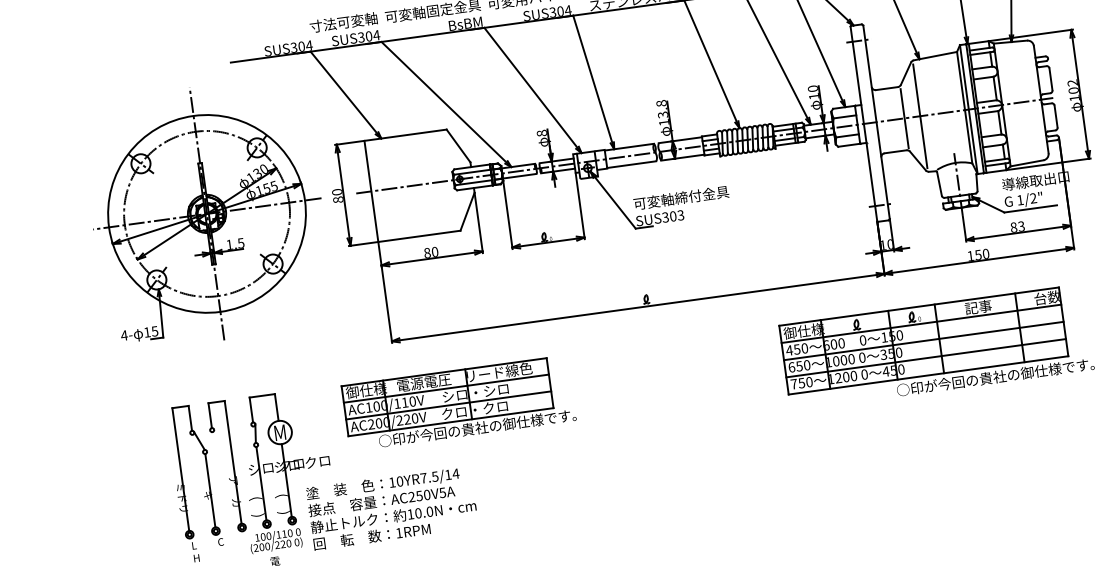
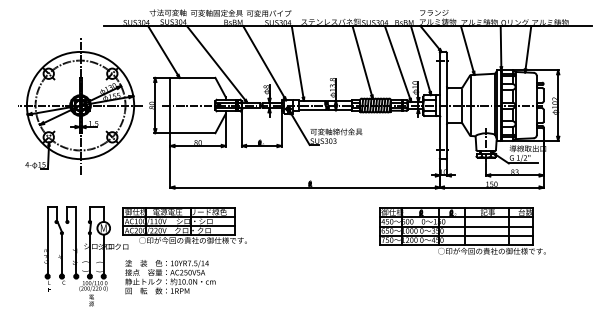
part: (458, 402) -> (184, 225), moved
text: (392, 508) -> (170, 277), moved

